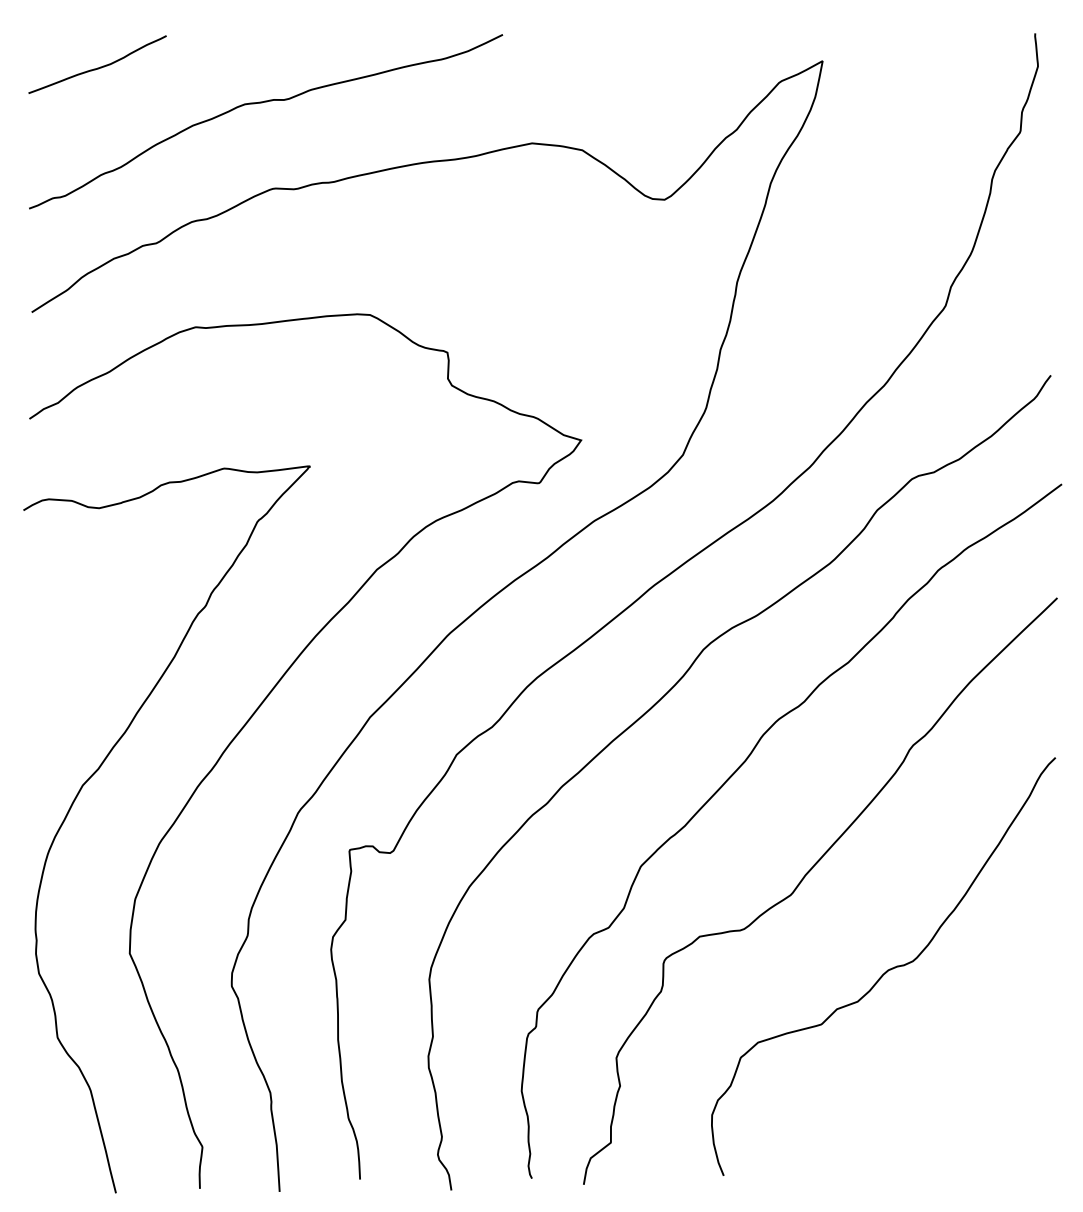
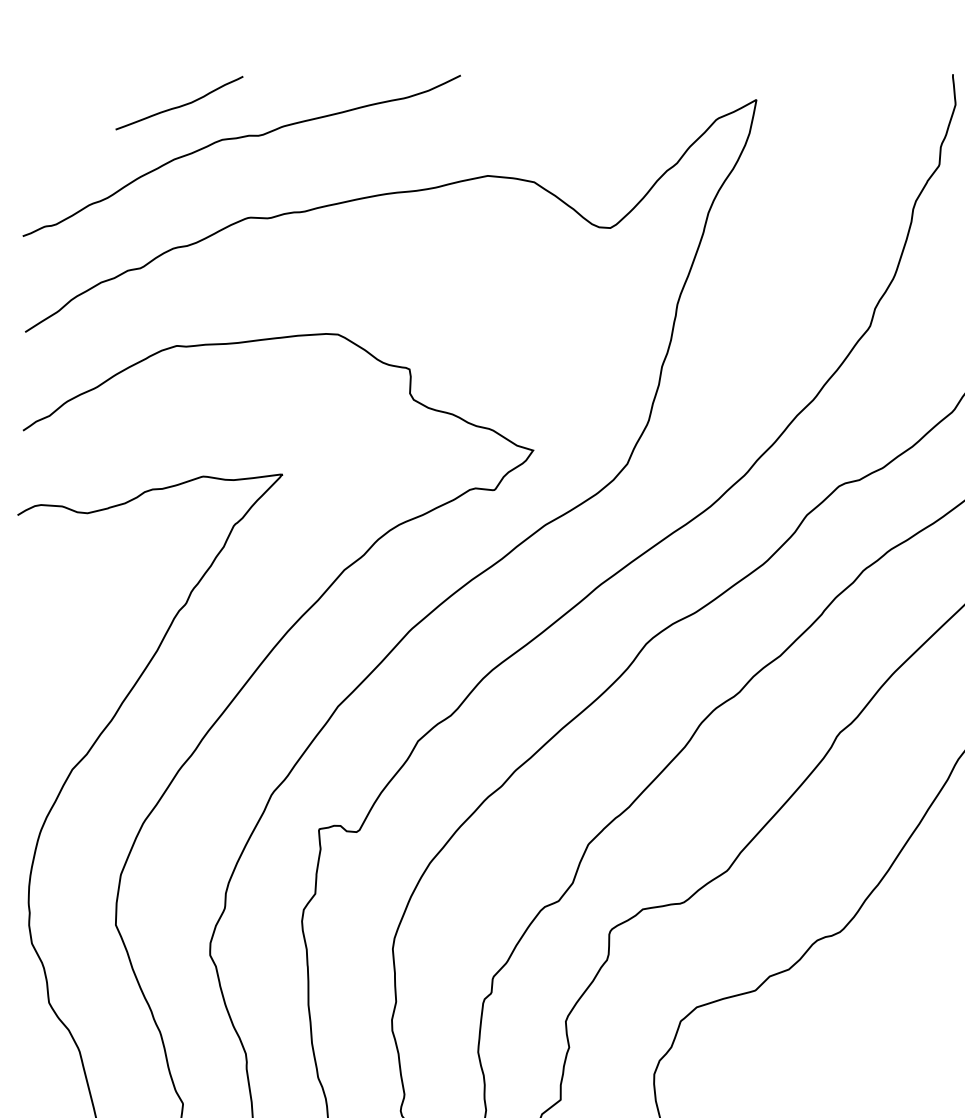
curve: (97, 67) -> (179, 105), moved

